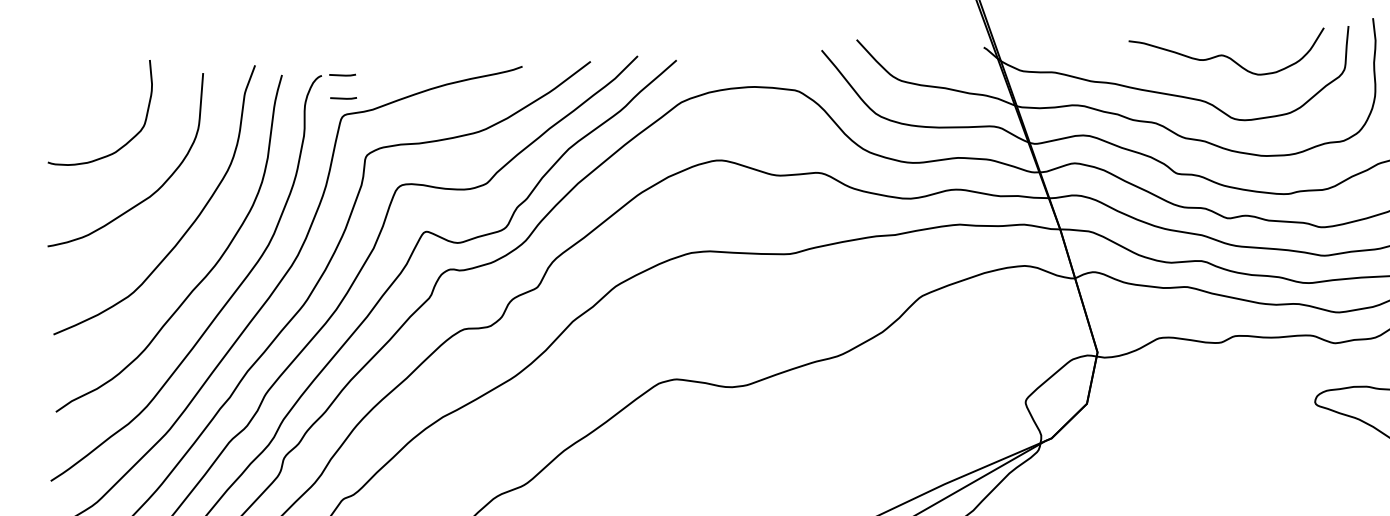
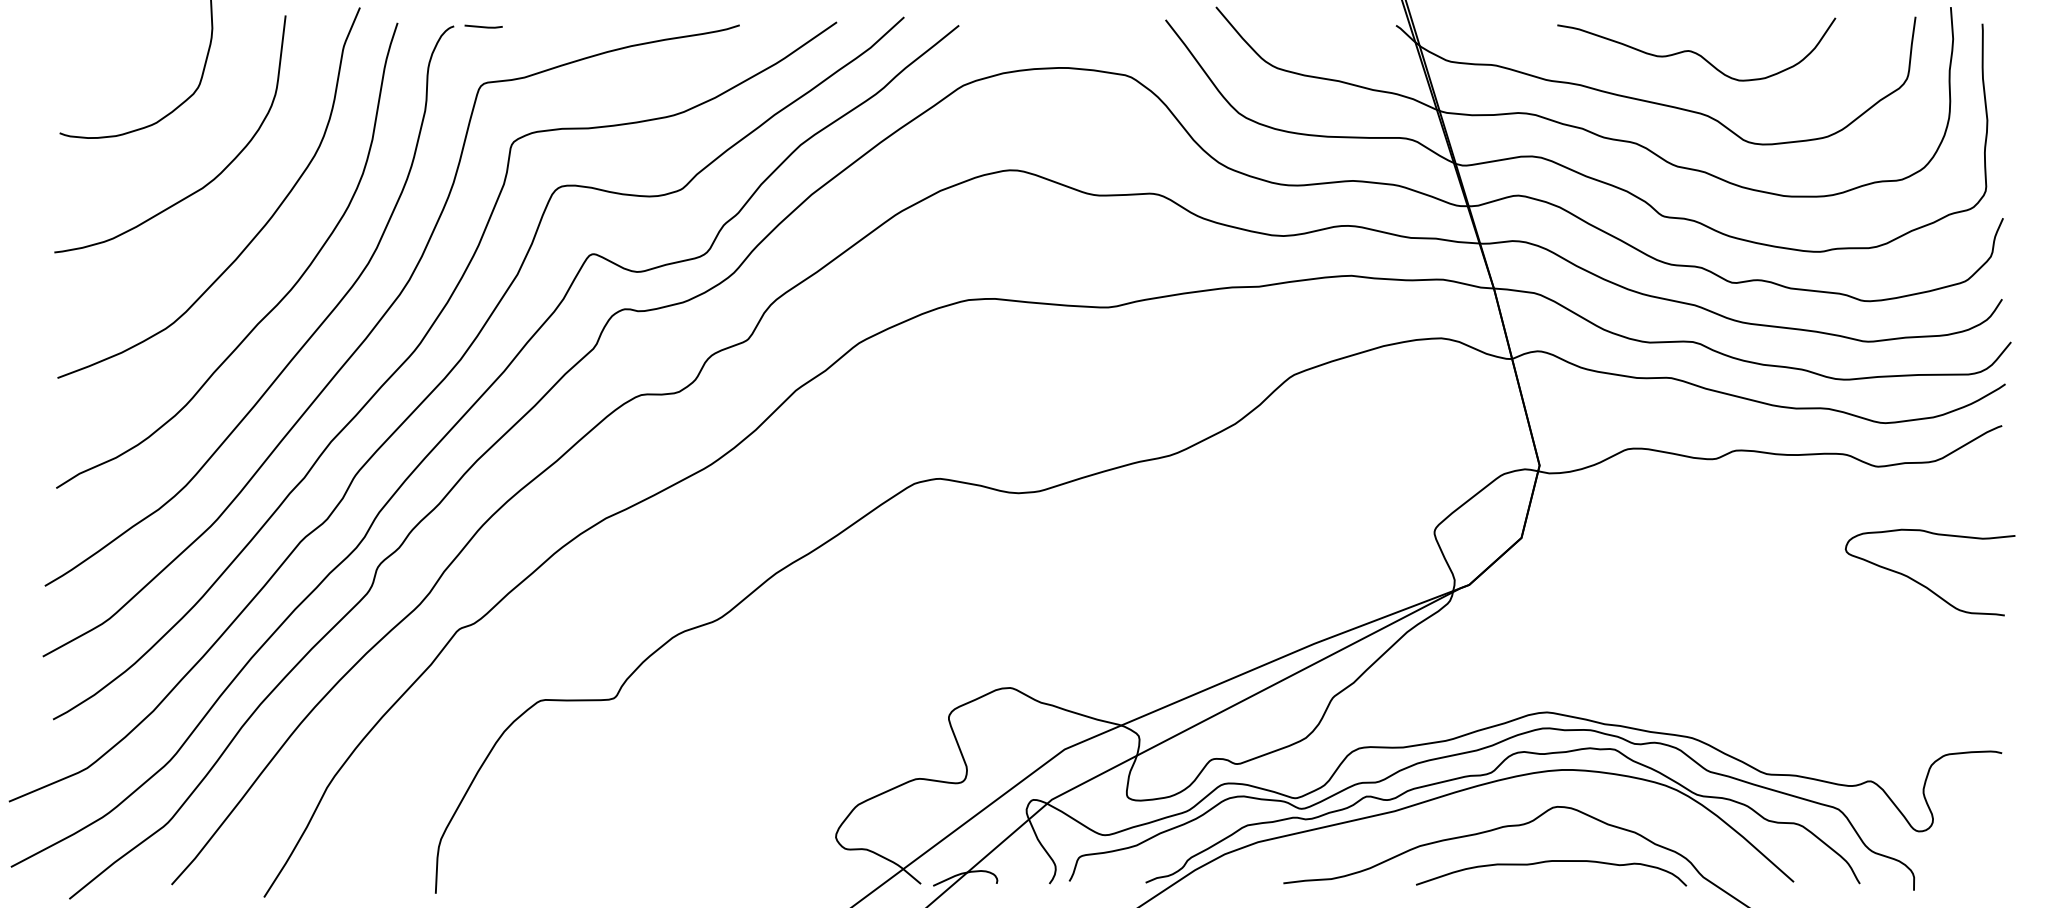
curve: (1225, 55) -> (1694, 51), moved
line: (343, 98) -> (483, 59), removed

